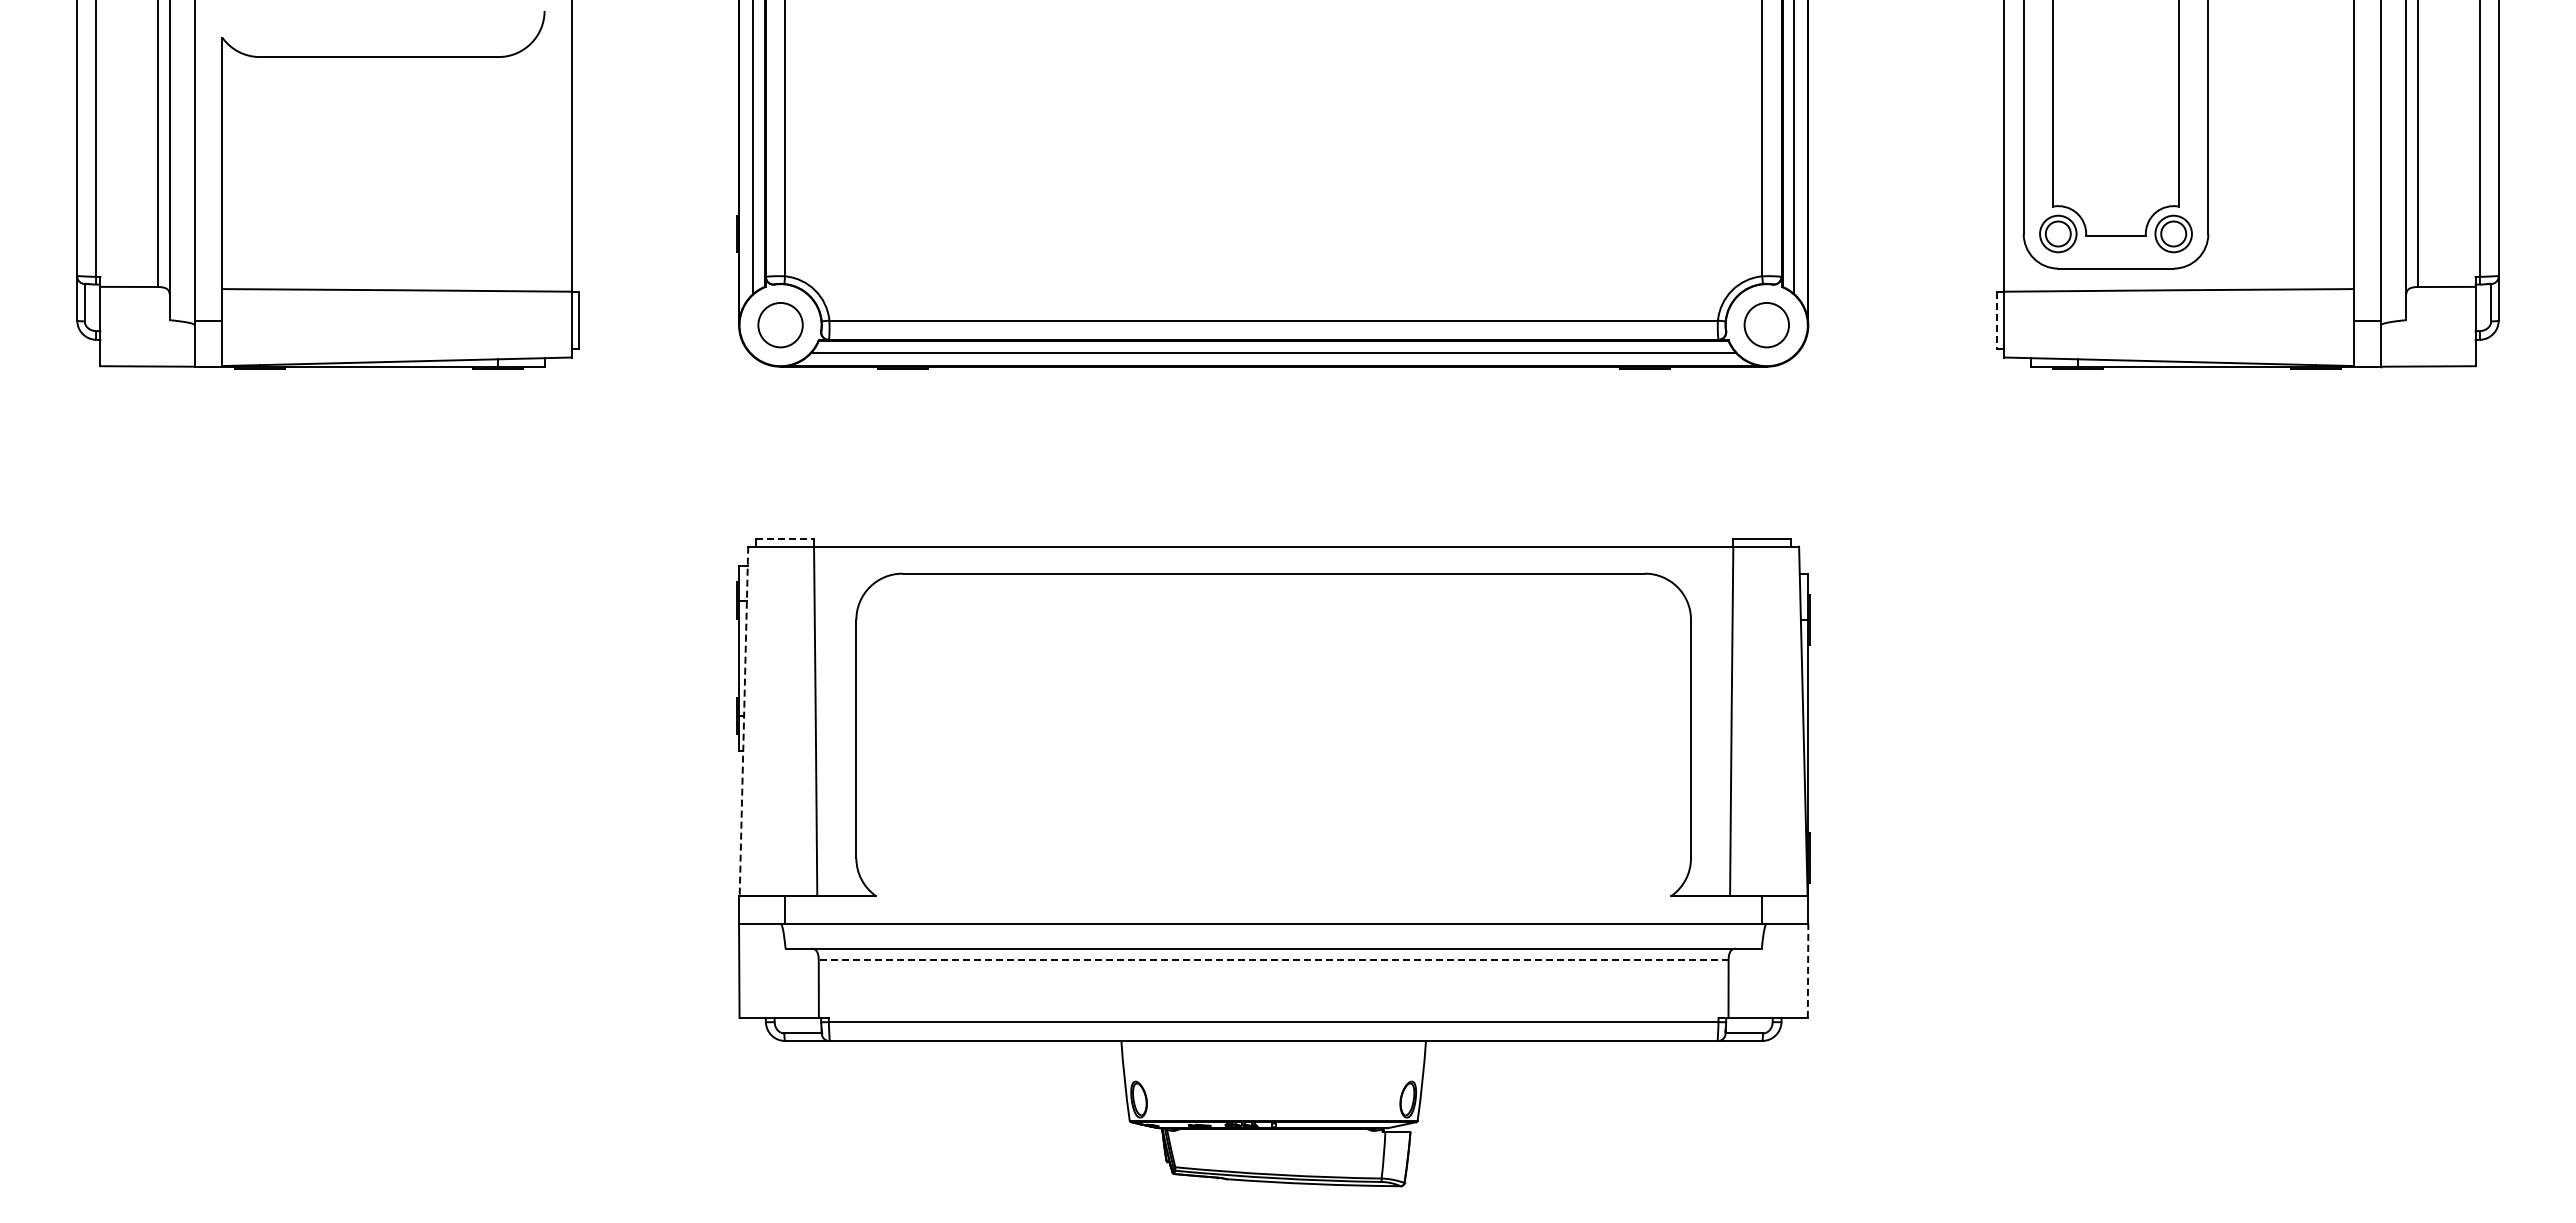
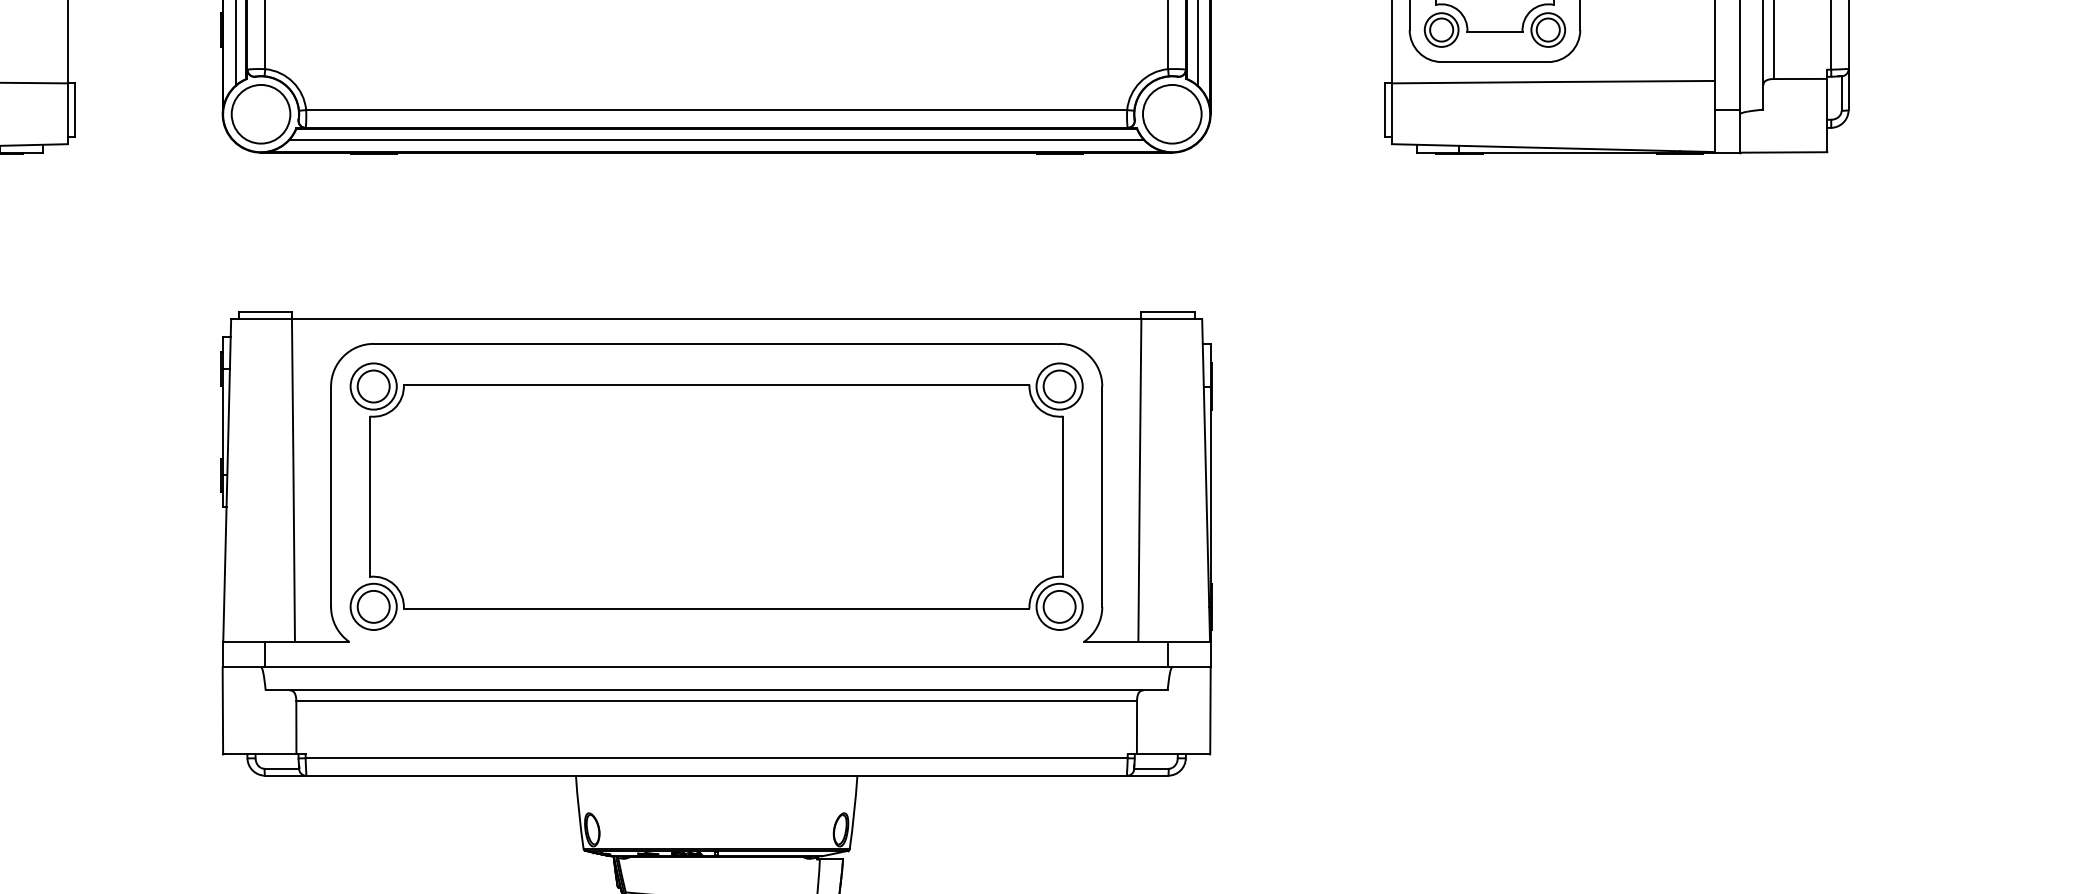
line: (1996, 320) -> (1384, 109), dashed -> solid
circle: (780, 324) -> (260, 113), size x1.43
circle: (1766, 324) -> (1172, 113), size x1.43
line: (785, 539) -> (265, 312), dashed -> solid
line: (743, 721) -> (226, 480), dashed -> solid
part: (1273, 738) -> (716, 496), added
line: (1273, 960) -> (716, 701), dashed -> solid
line: (1808, 970) -> (1210, 710), dashed -> solid

